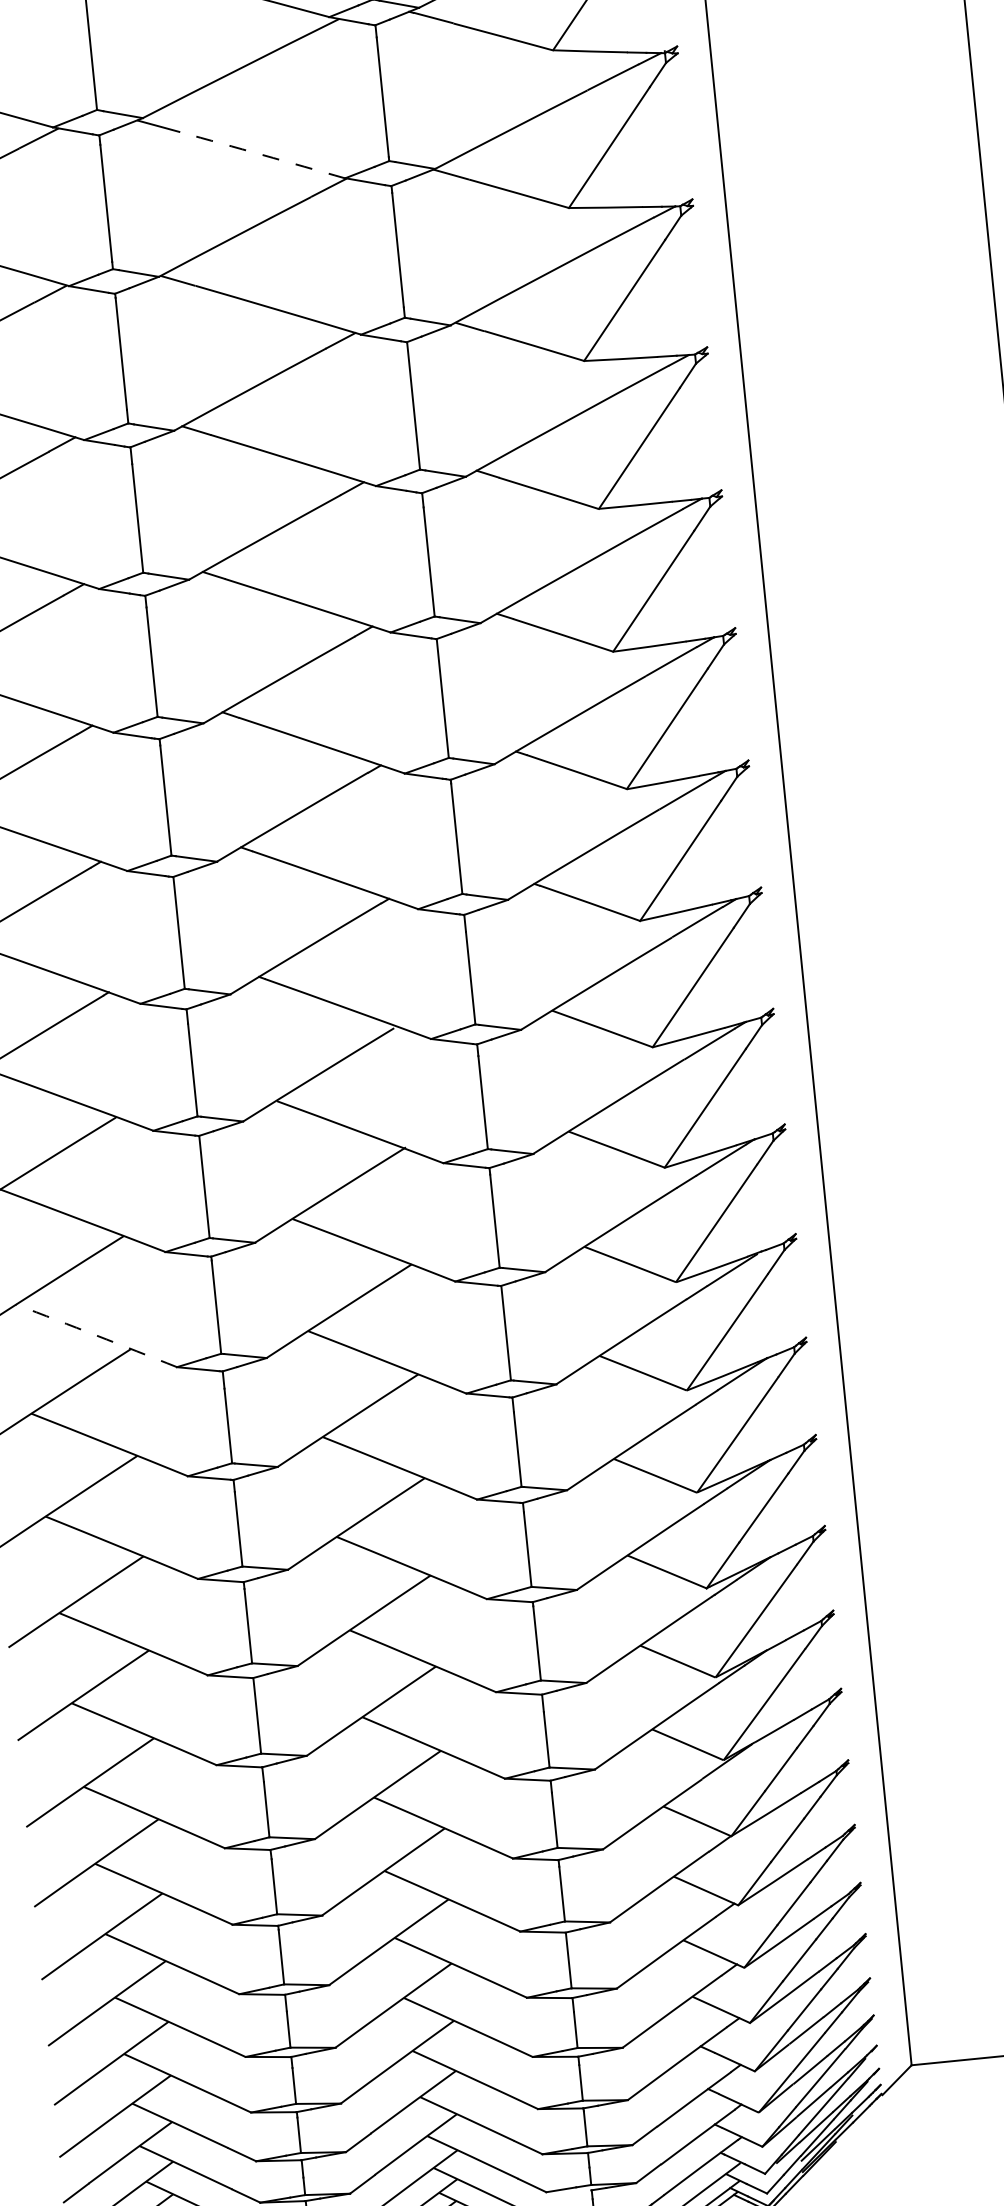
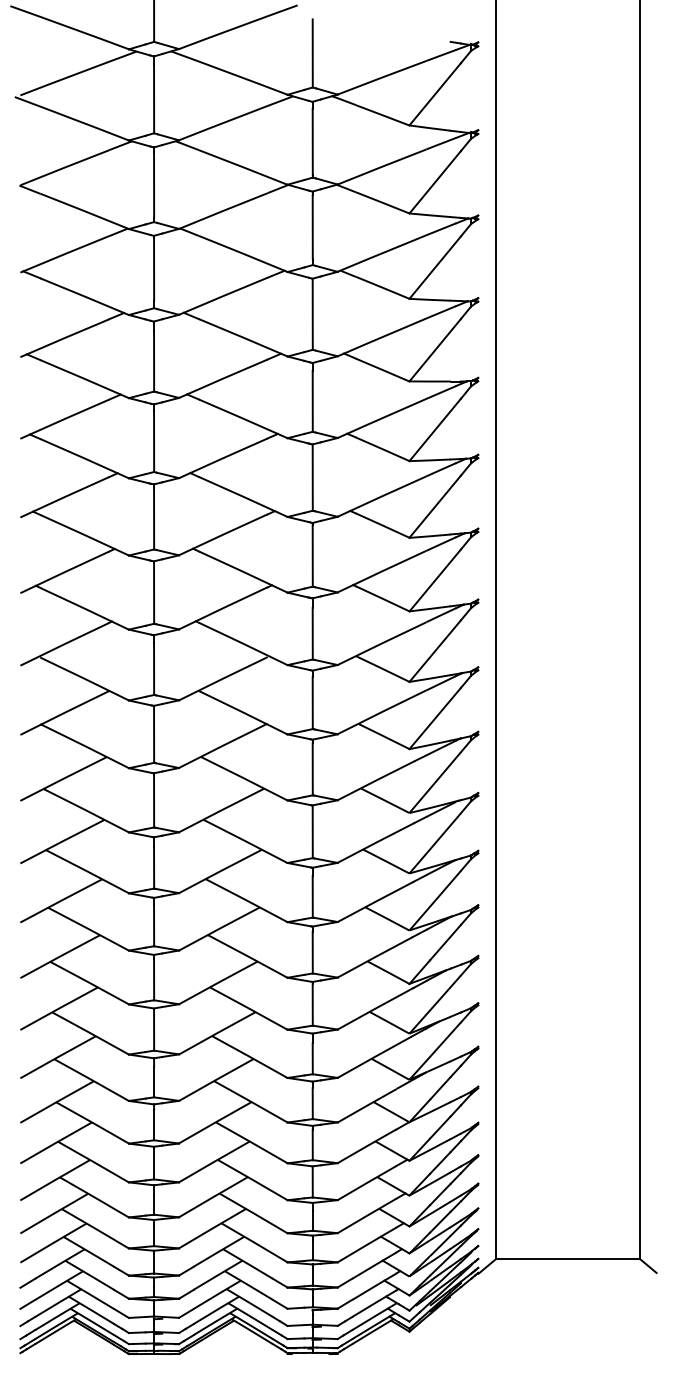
arc: (263, 155) -> (243, 167), dashed -> solid
arc: (96, 1335) -> (86, 810), dashed -> solid

